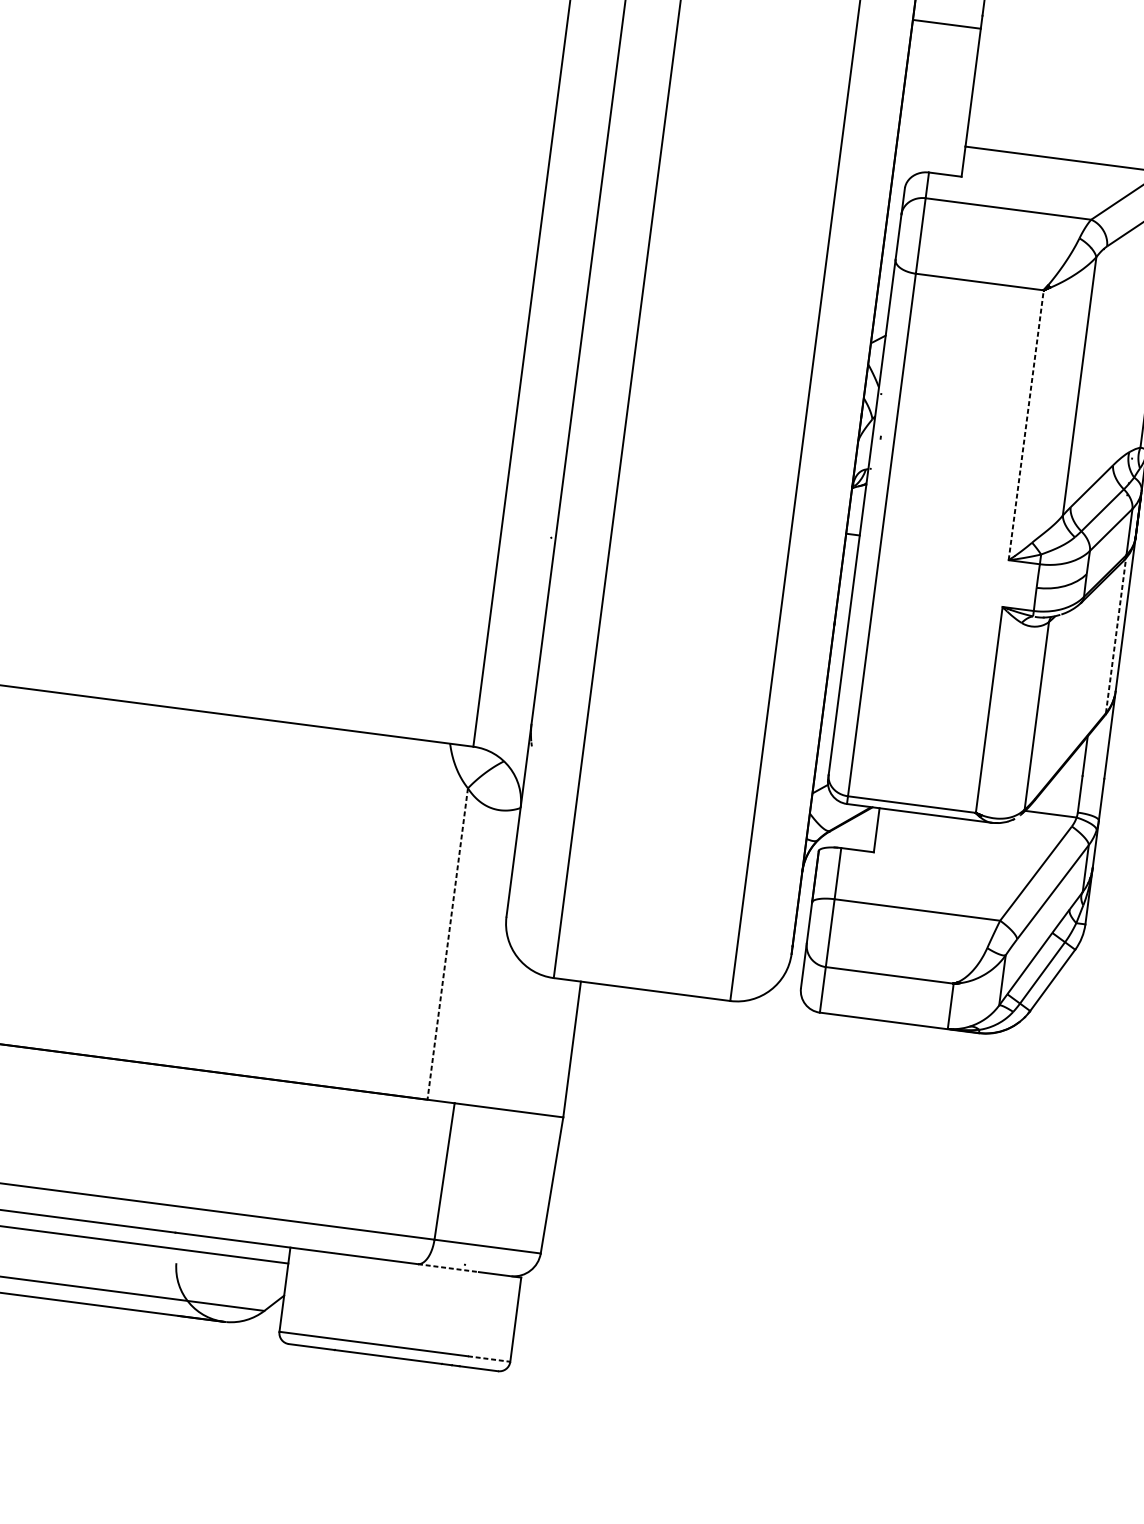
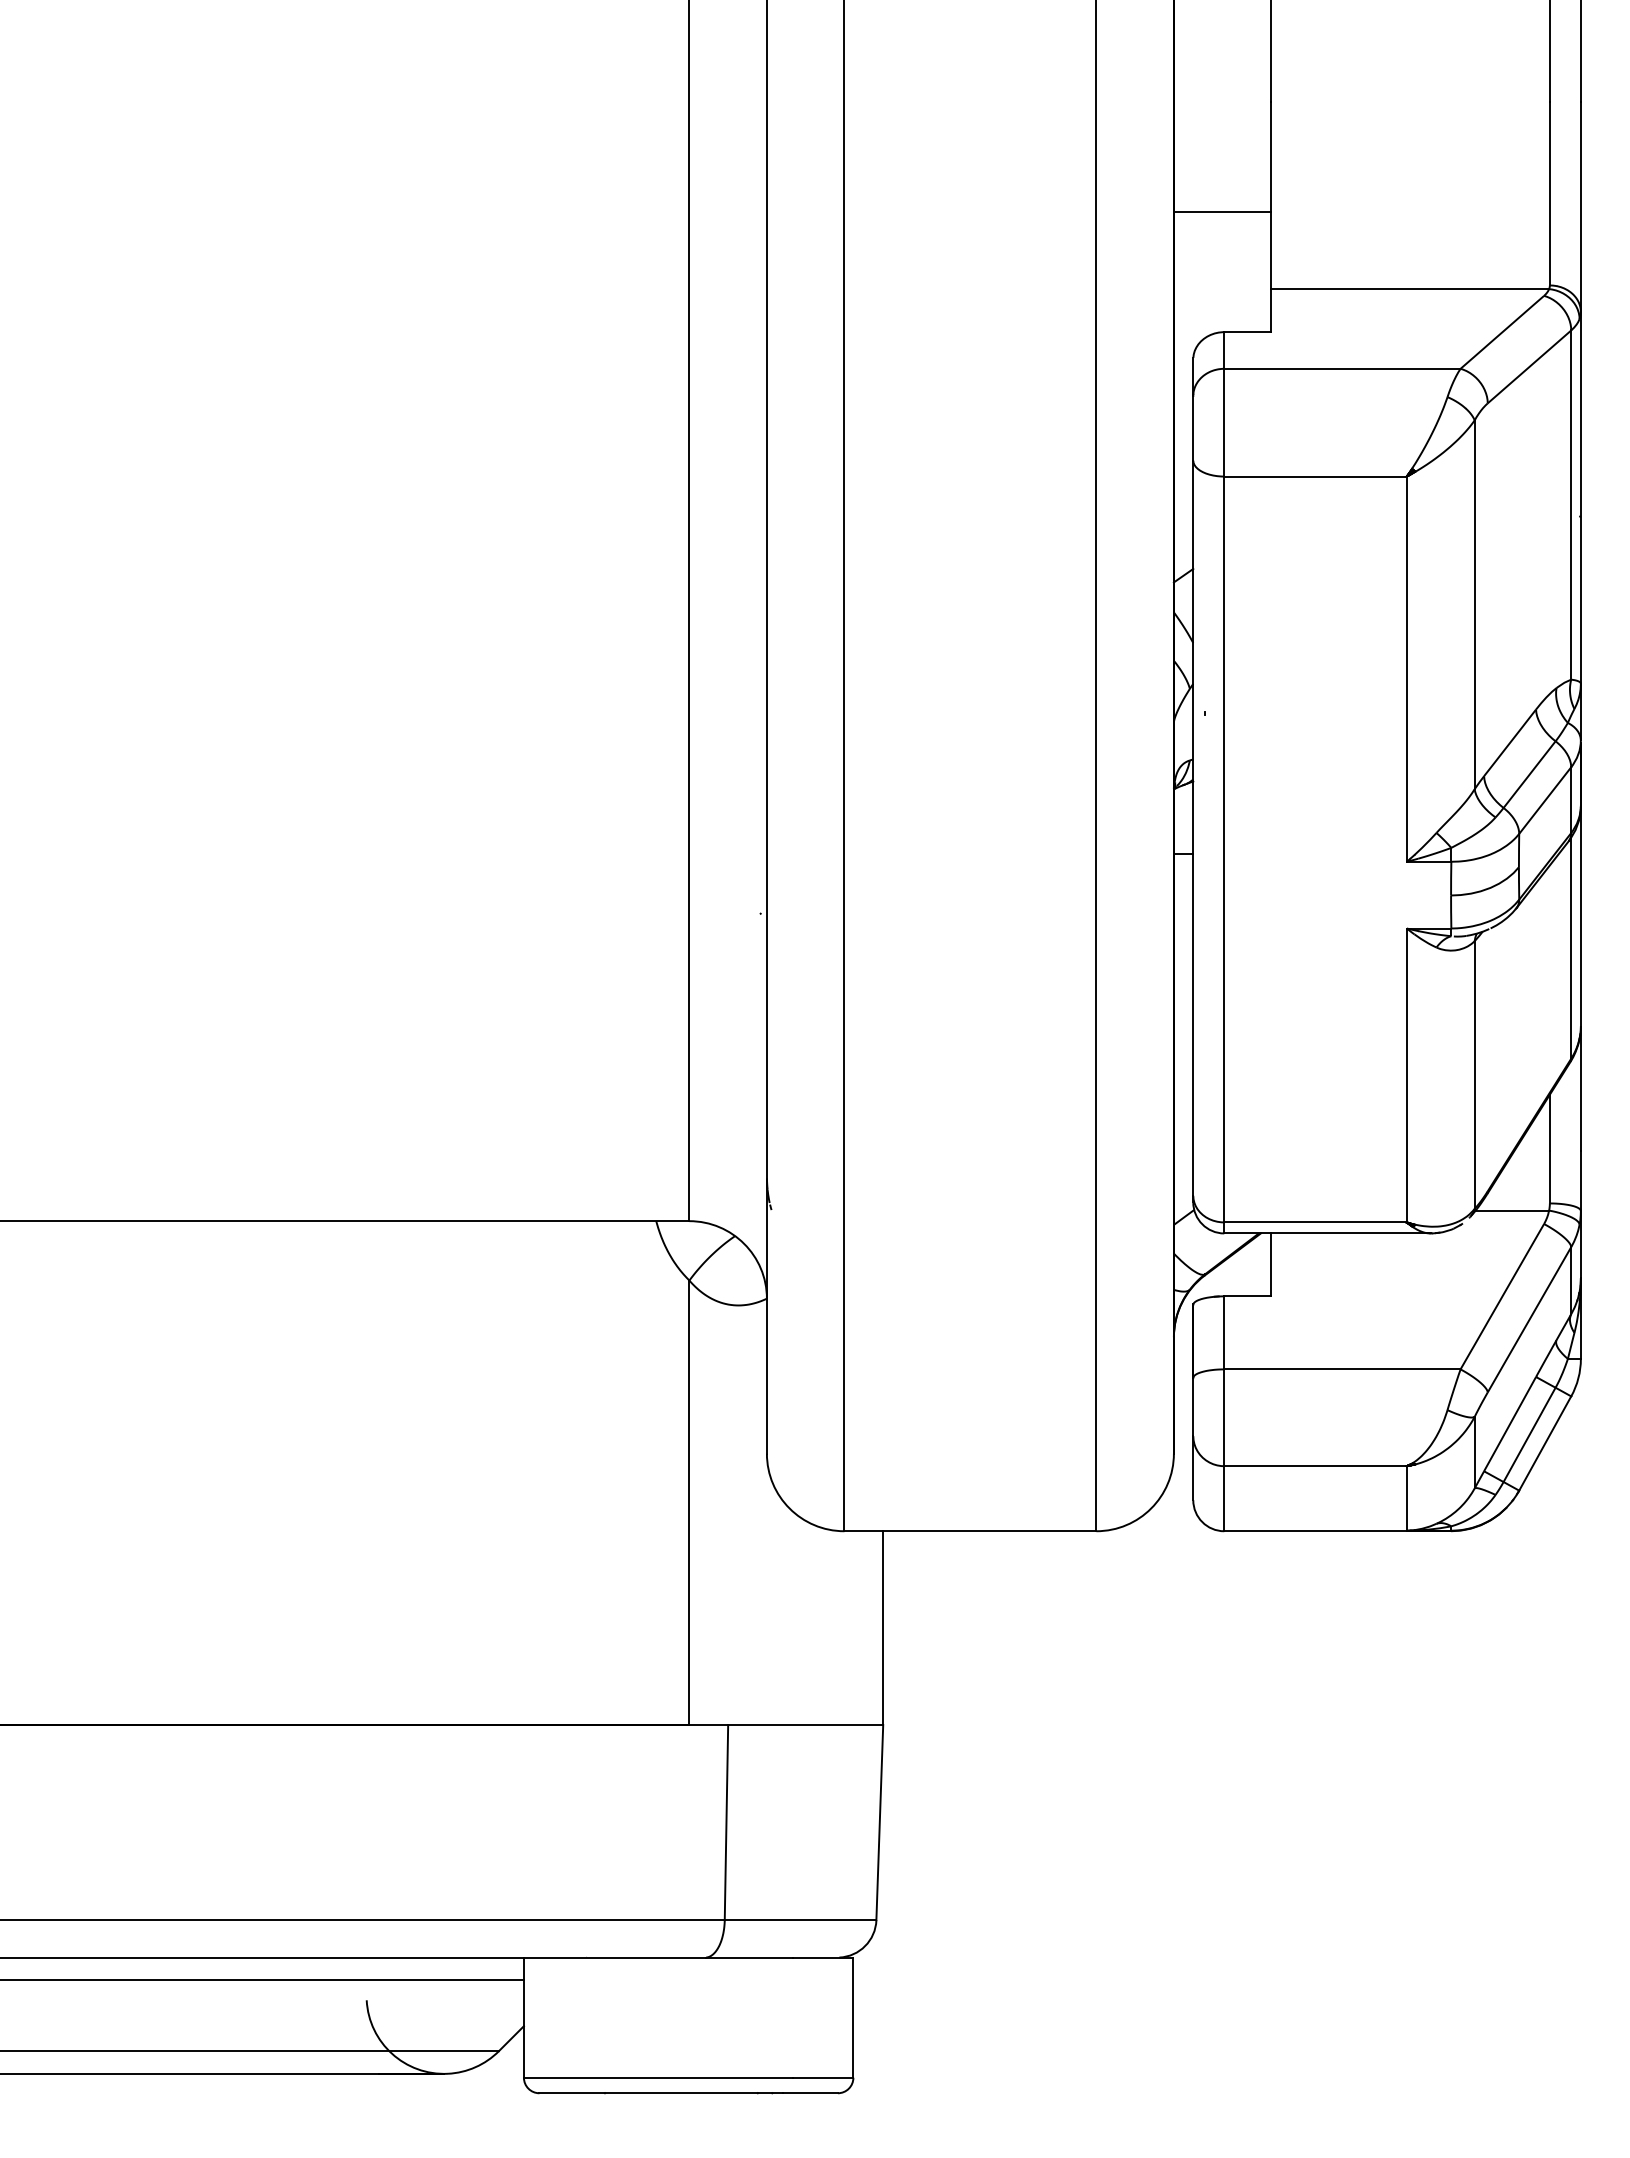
line: (946, 24) -> (1221, 211), moved
line: (1025, 425) -> (1406, 669), dashed -> solid
line: (1116, 635) -> (1571, 948), dashed -> solid
line: (447, 944) -> (689, 1503), dashed -> solid
line: (449, 1268) -> (750, 1957), dashed -> solid
line: (489, 1358) -> (823, 2077), dashed -> solid

